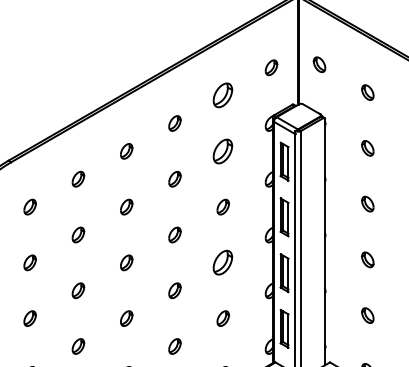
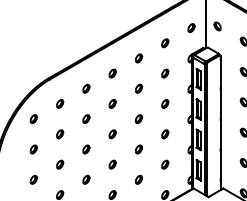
part: (223, 96) -> (165, 43), size x0.62
part: (223, 151) -> (165, 73), size x0.62
part: (223, 263) -> (165, 134), size x0.62

